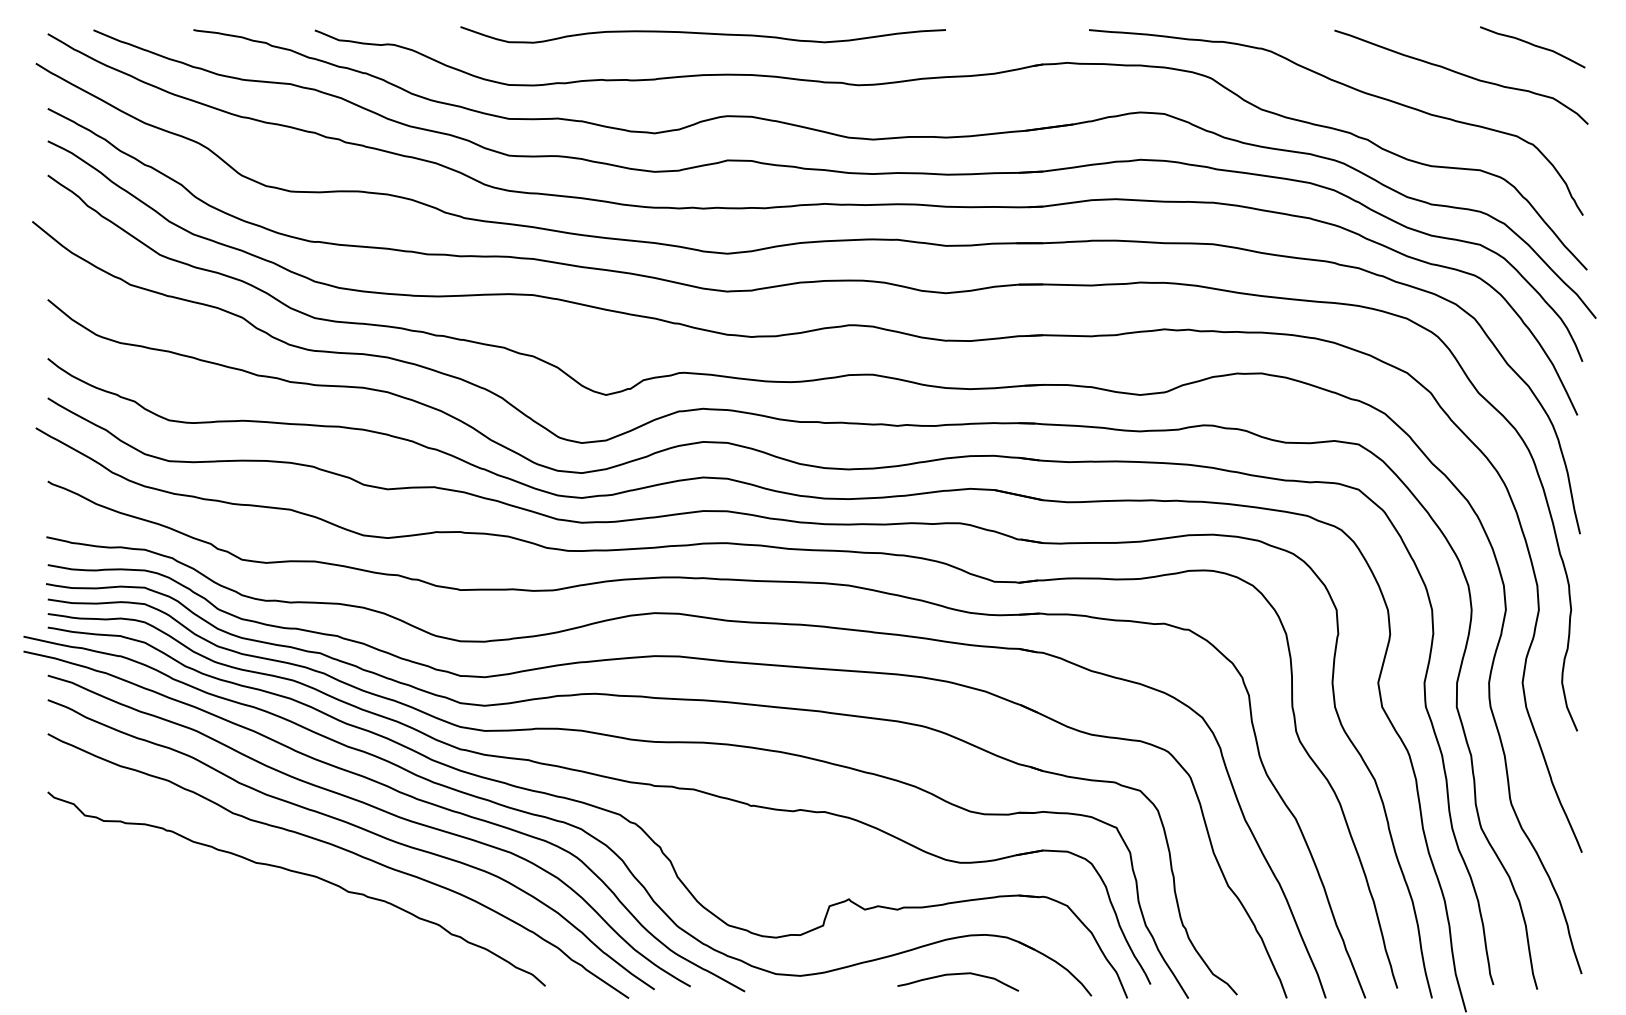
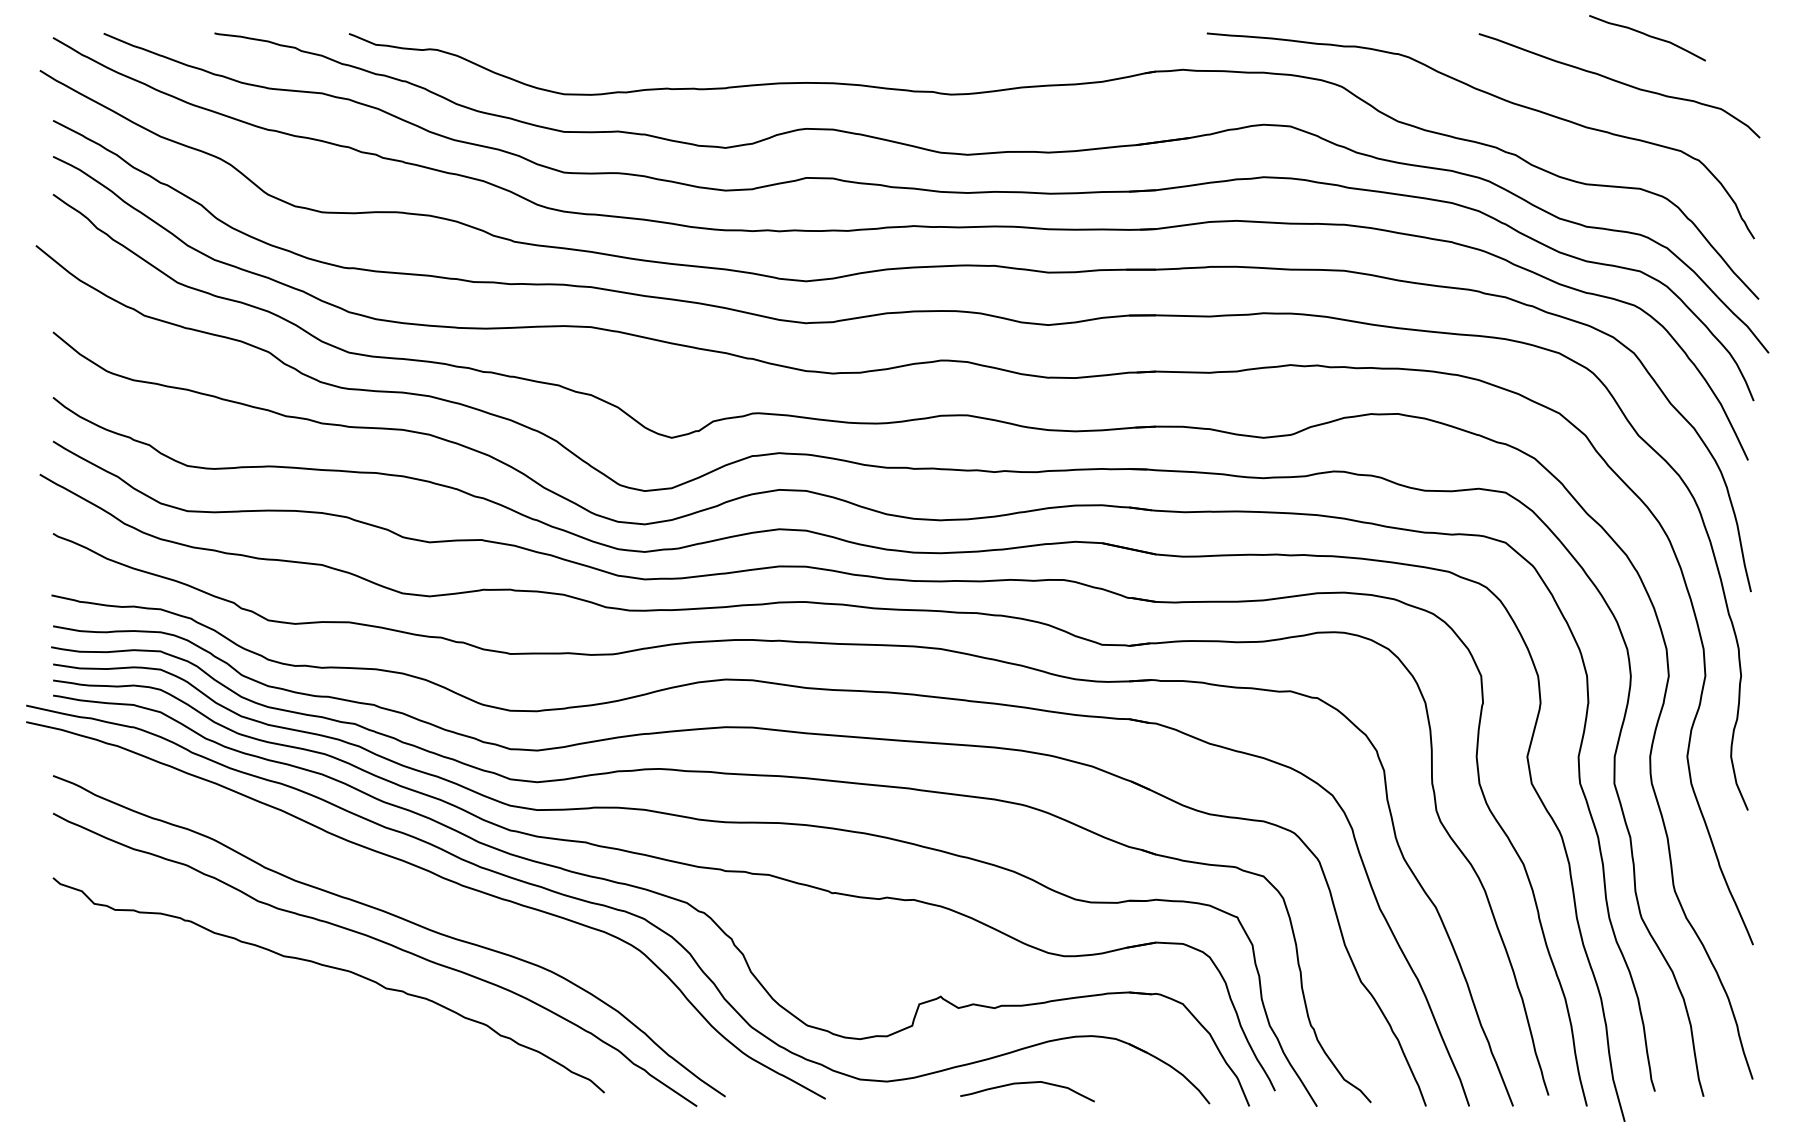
curve: (702, 34) -> (778, 38), removed
curve: (1532, 45) -> (1647, 36), moved
curve: (374, 808) -> (415, 896), removed
curve: (954, 975) -> (1023, 1084), moved

